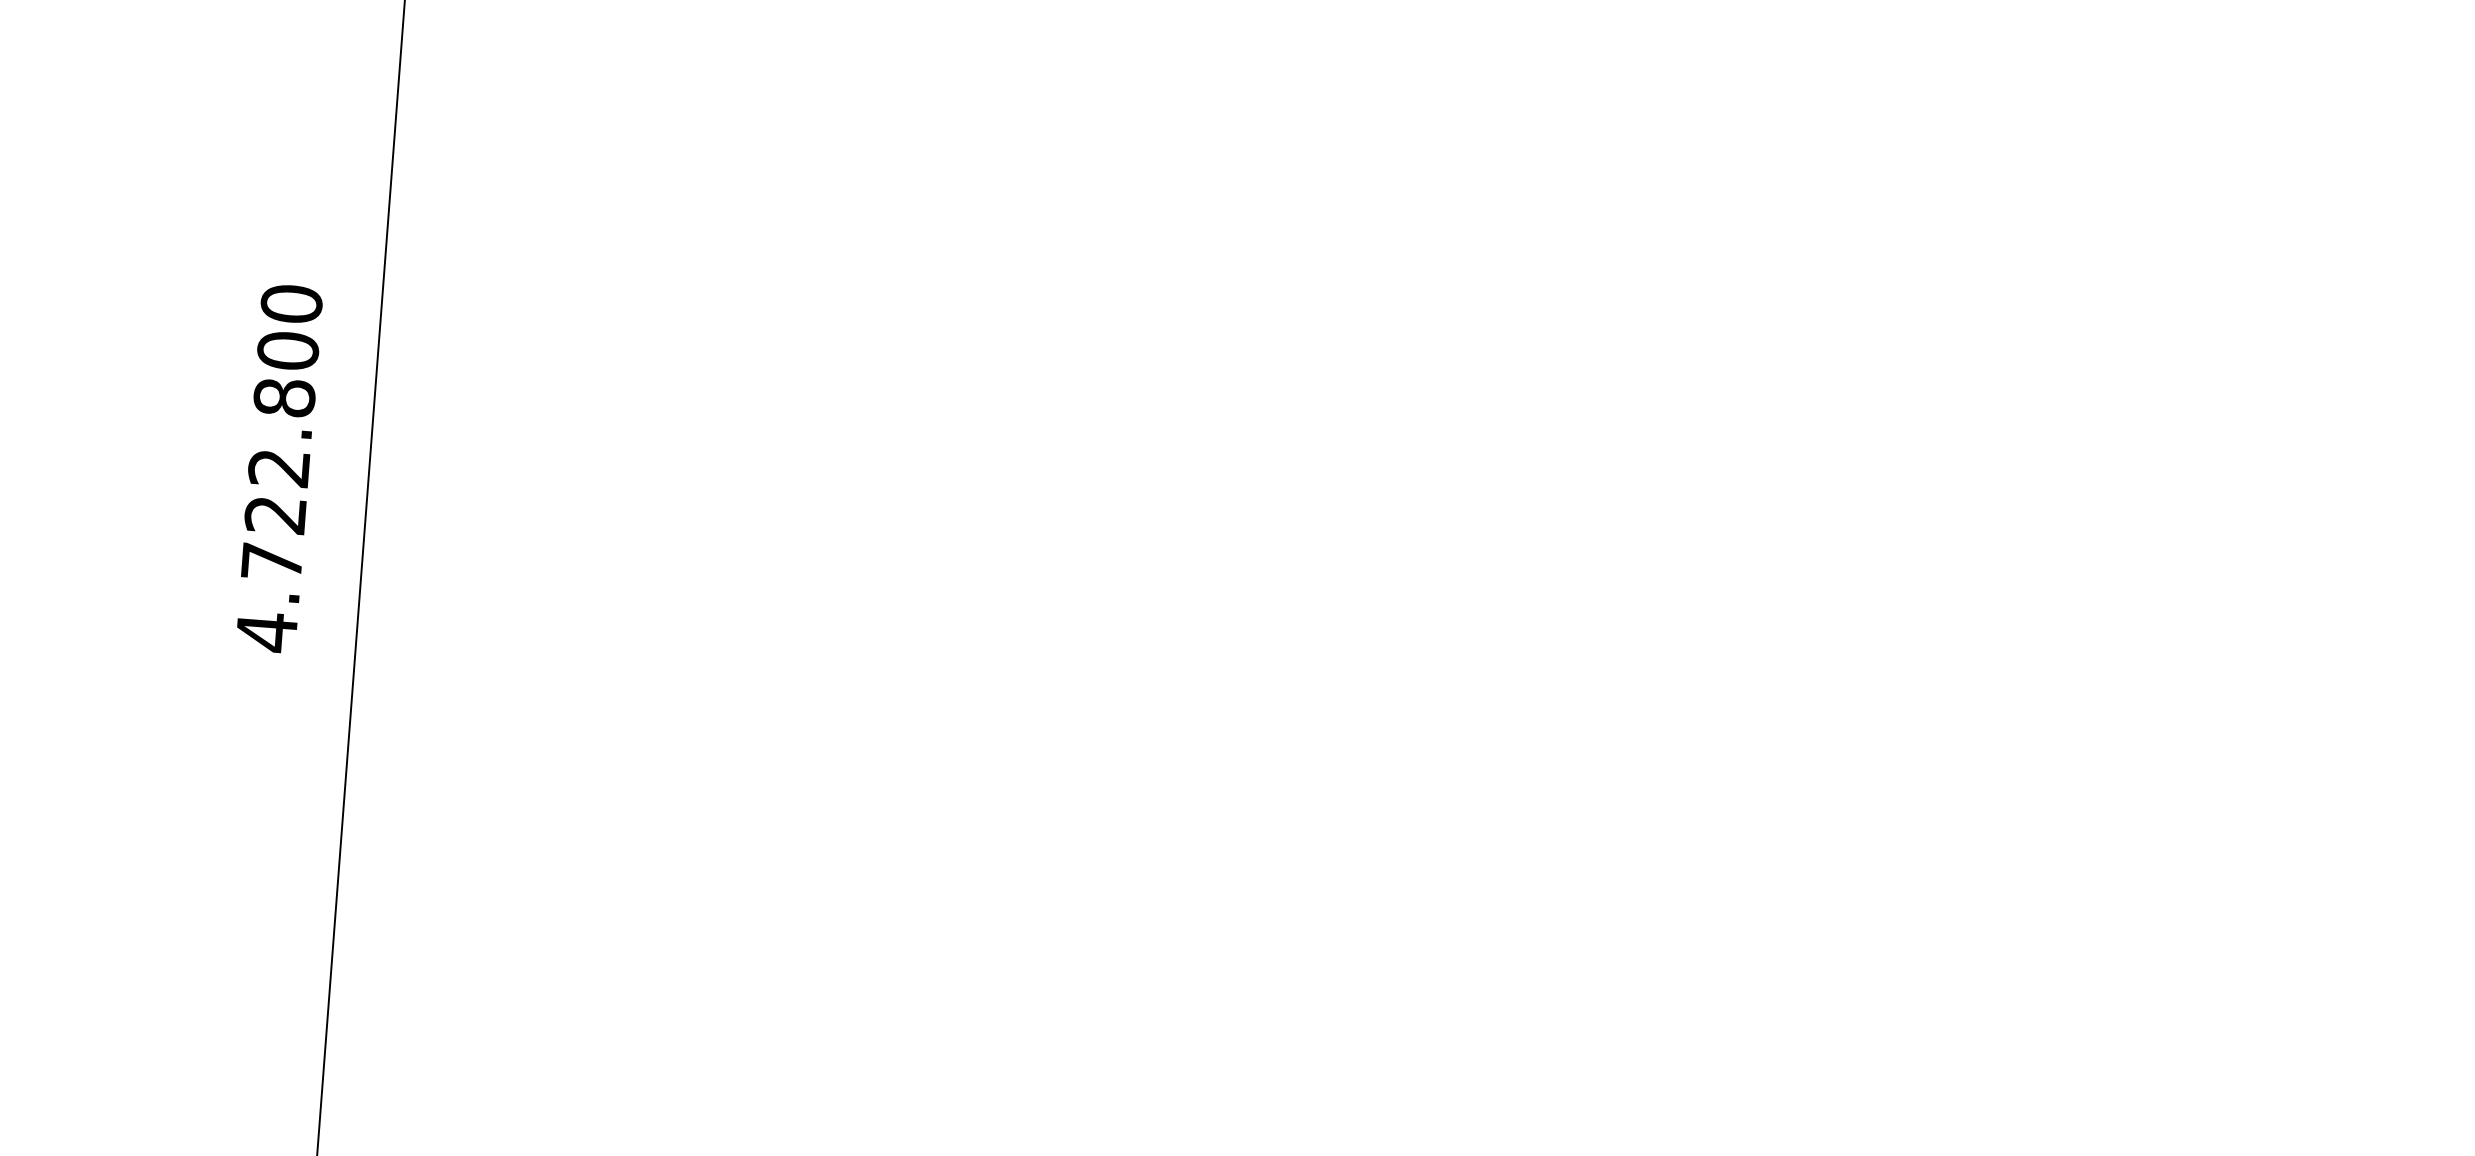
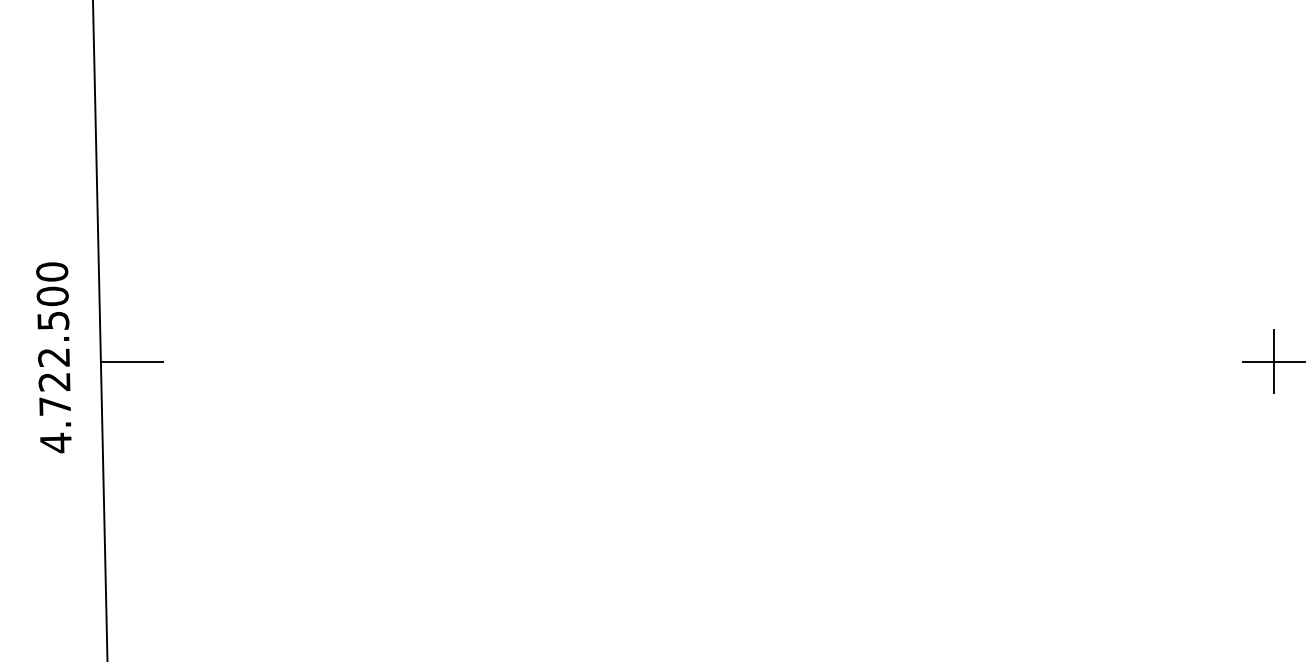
text: (285, 397) -> (53, 320), 4.722.800 -> 4.722.500
line: (426, 490) -> (131, 361), added

